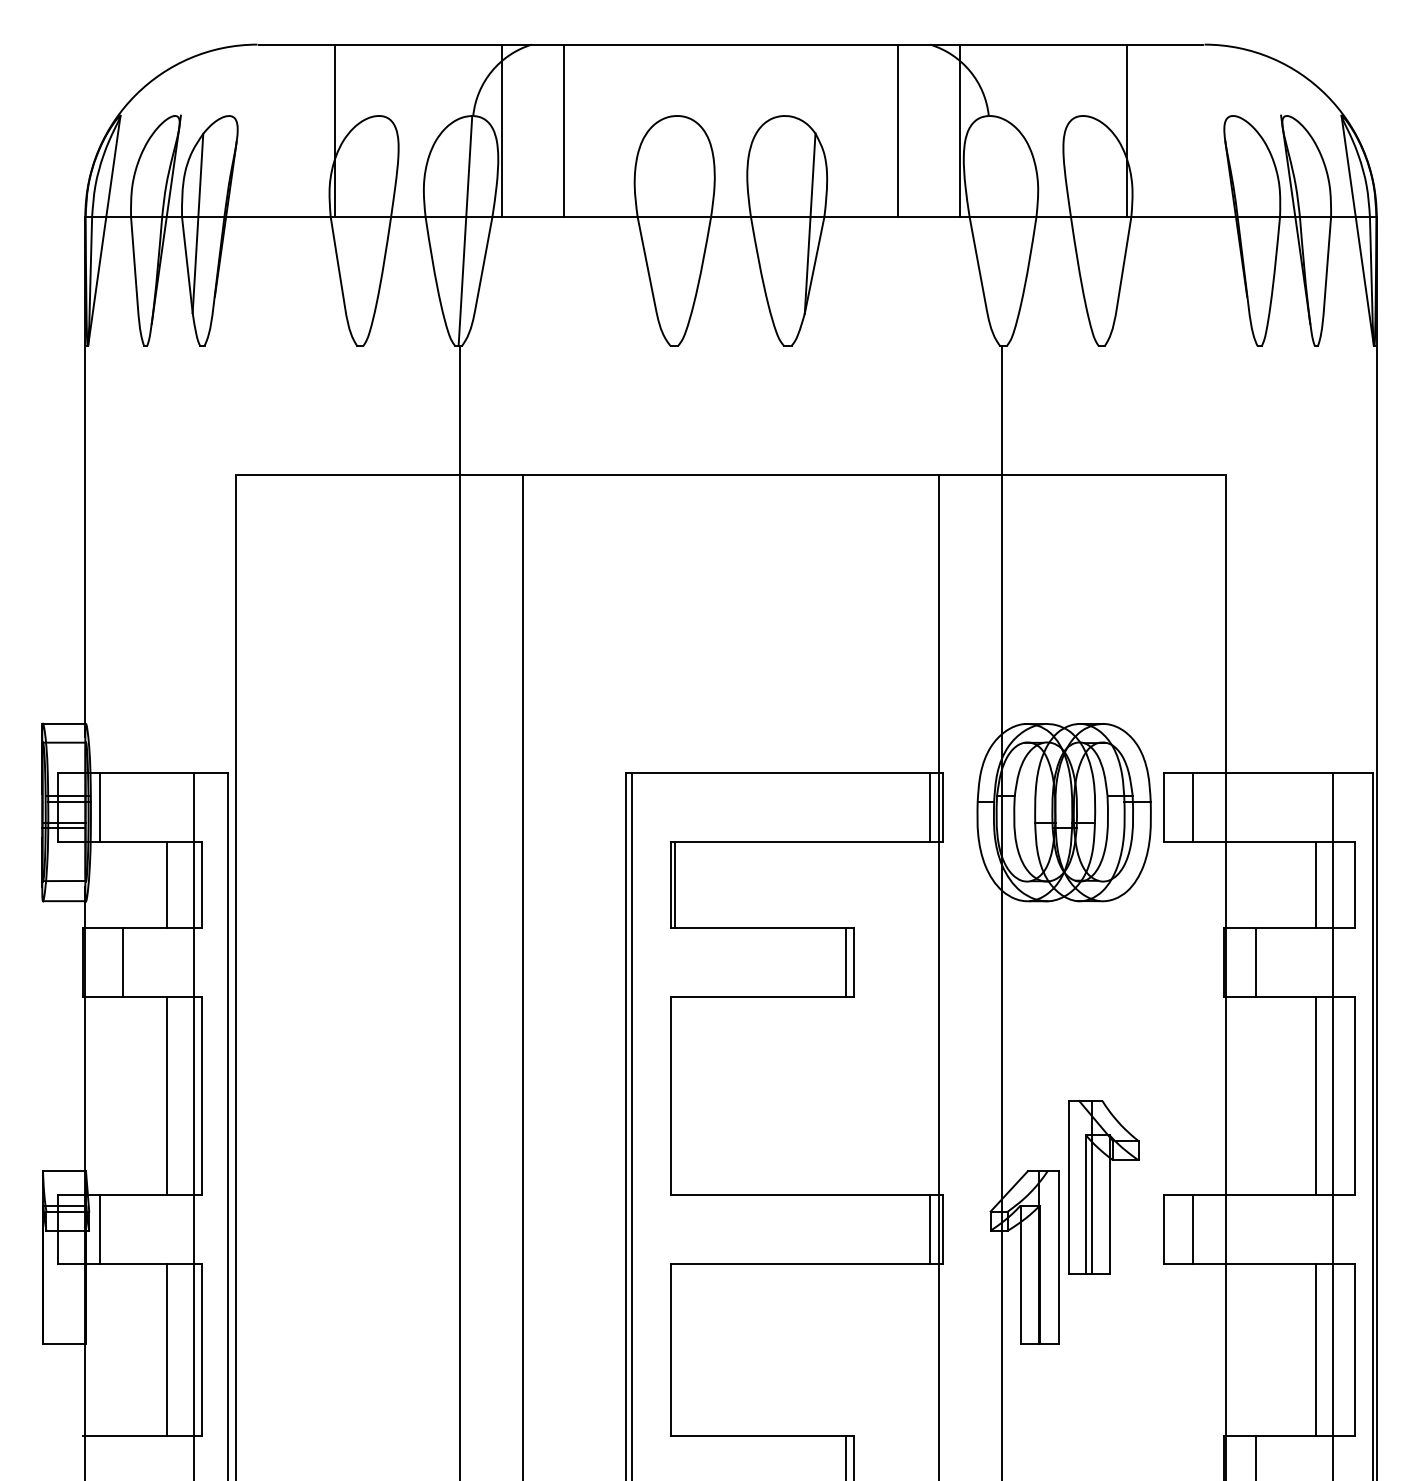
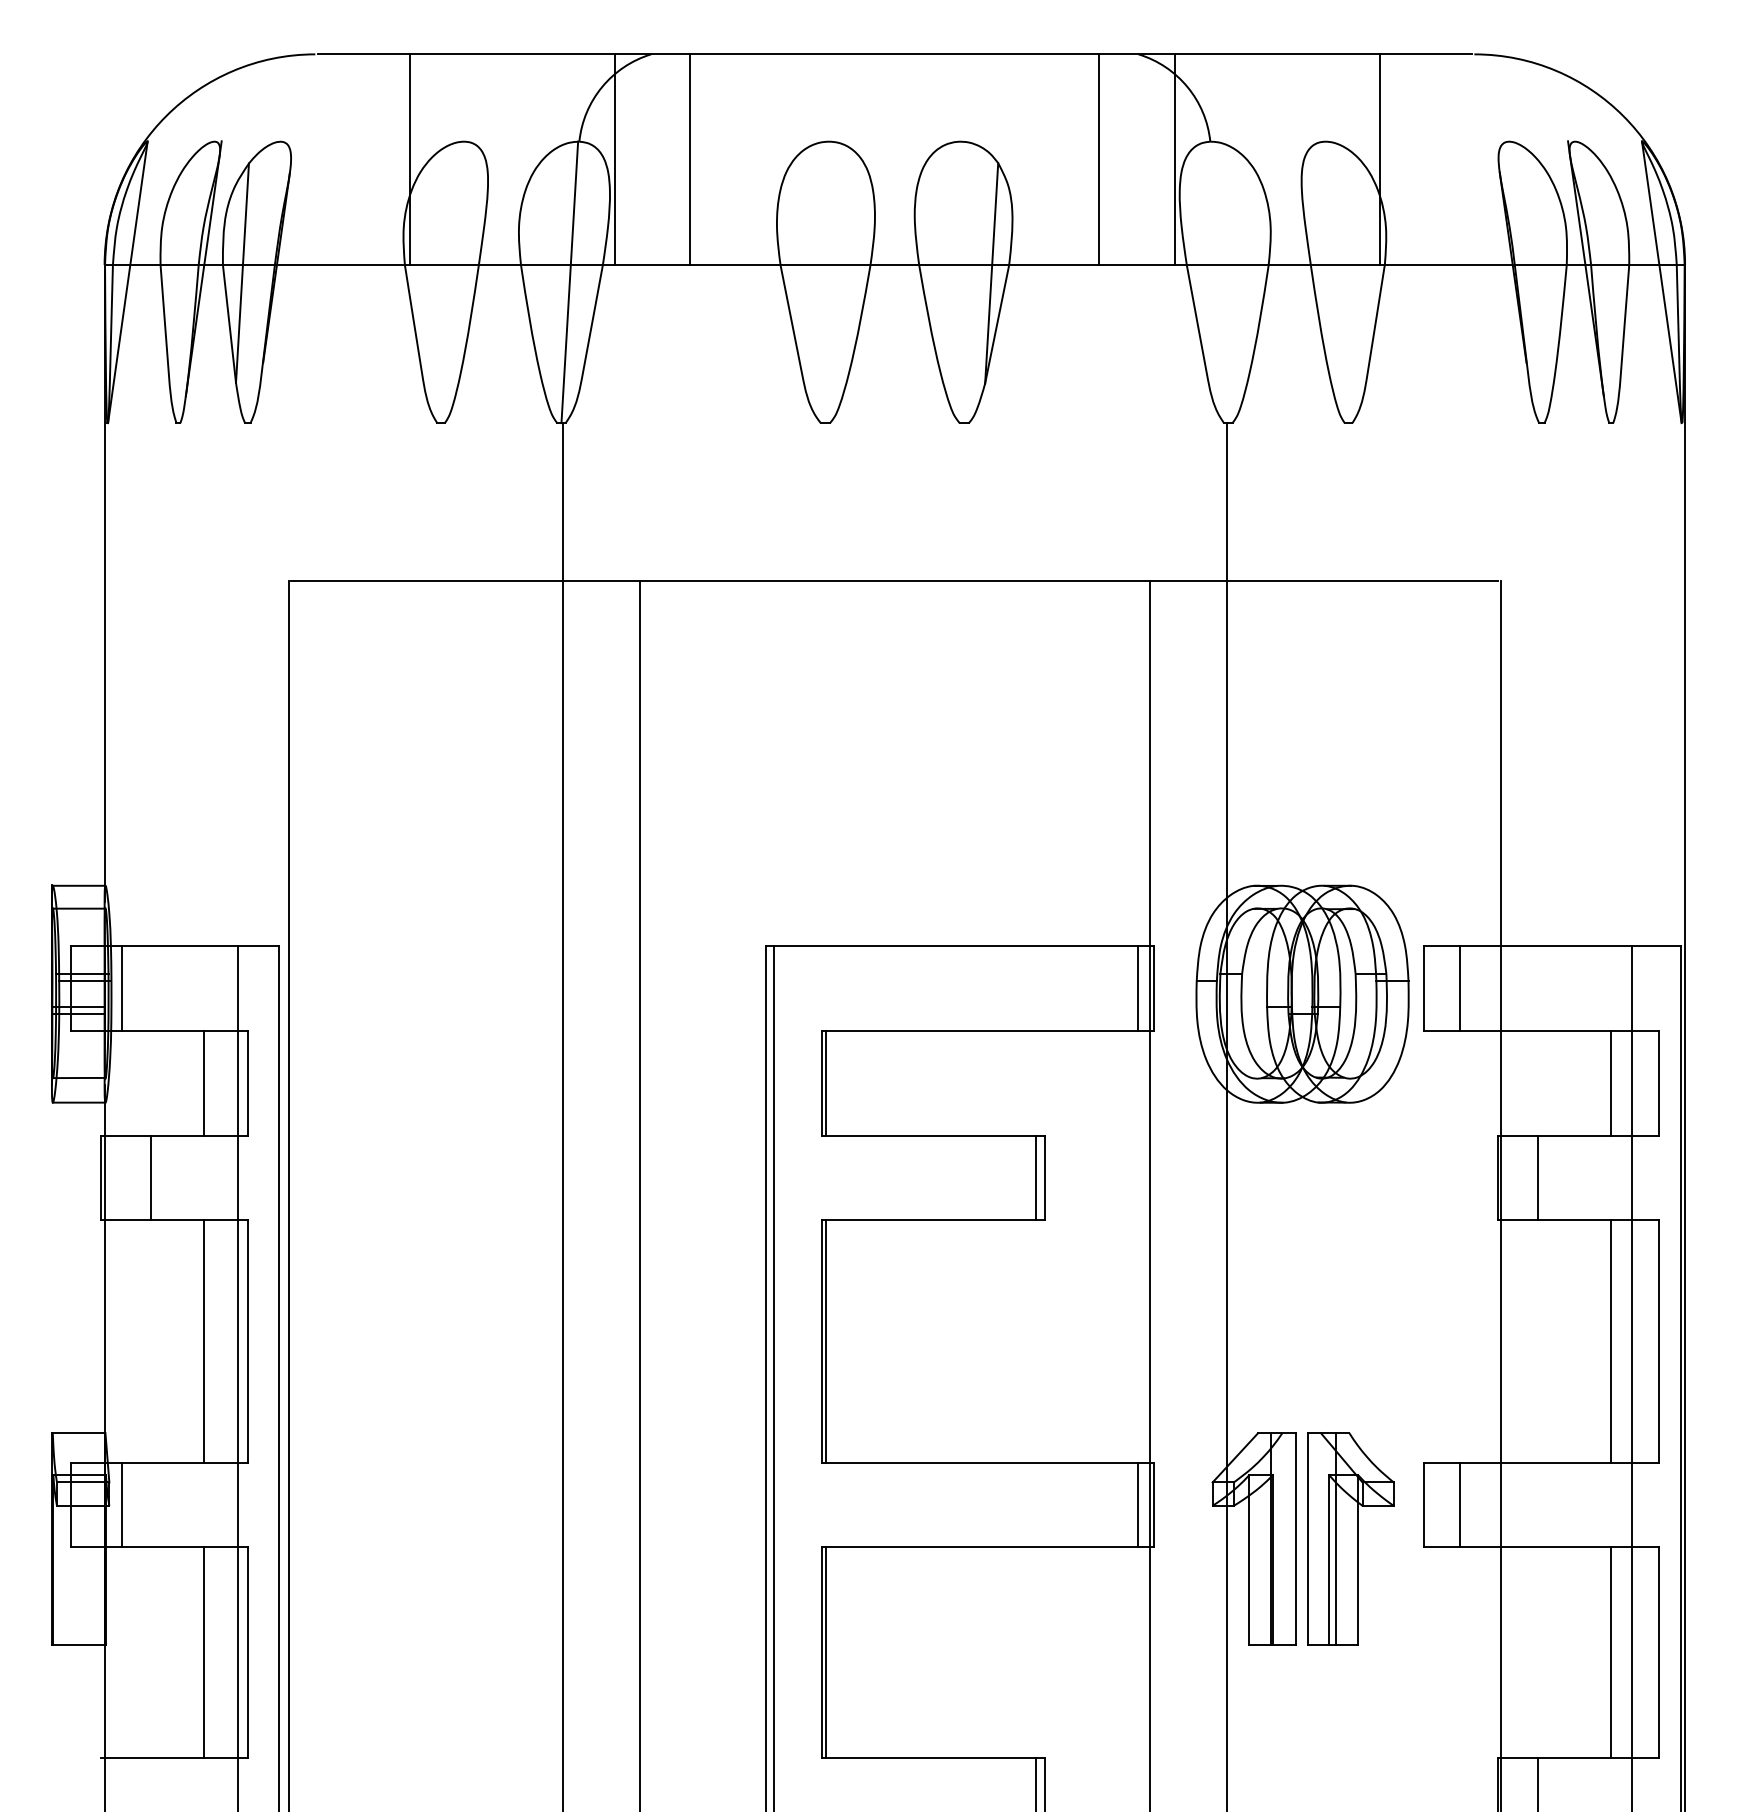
line: (675, 1096) -> (826, 1341), added
part: (1103, 1187) -> (1350, 1538), moved
line: (675, 1349) -> (826, 1651), added

